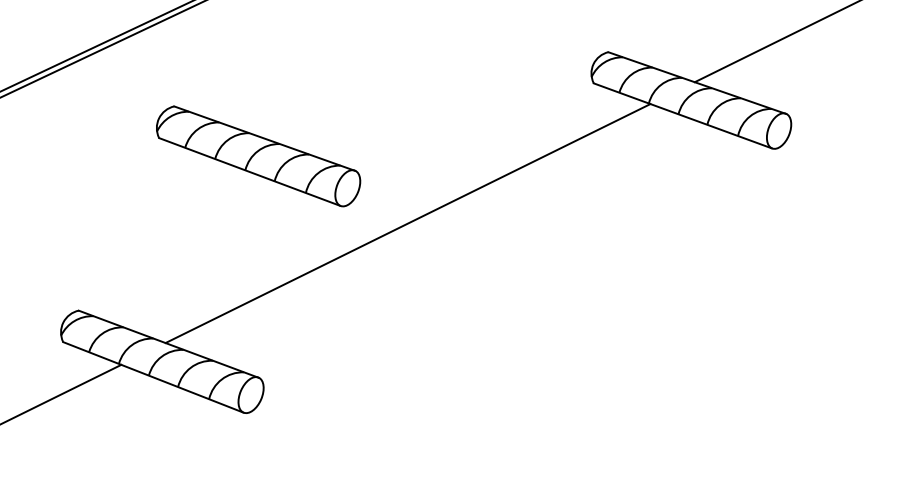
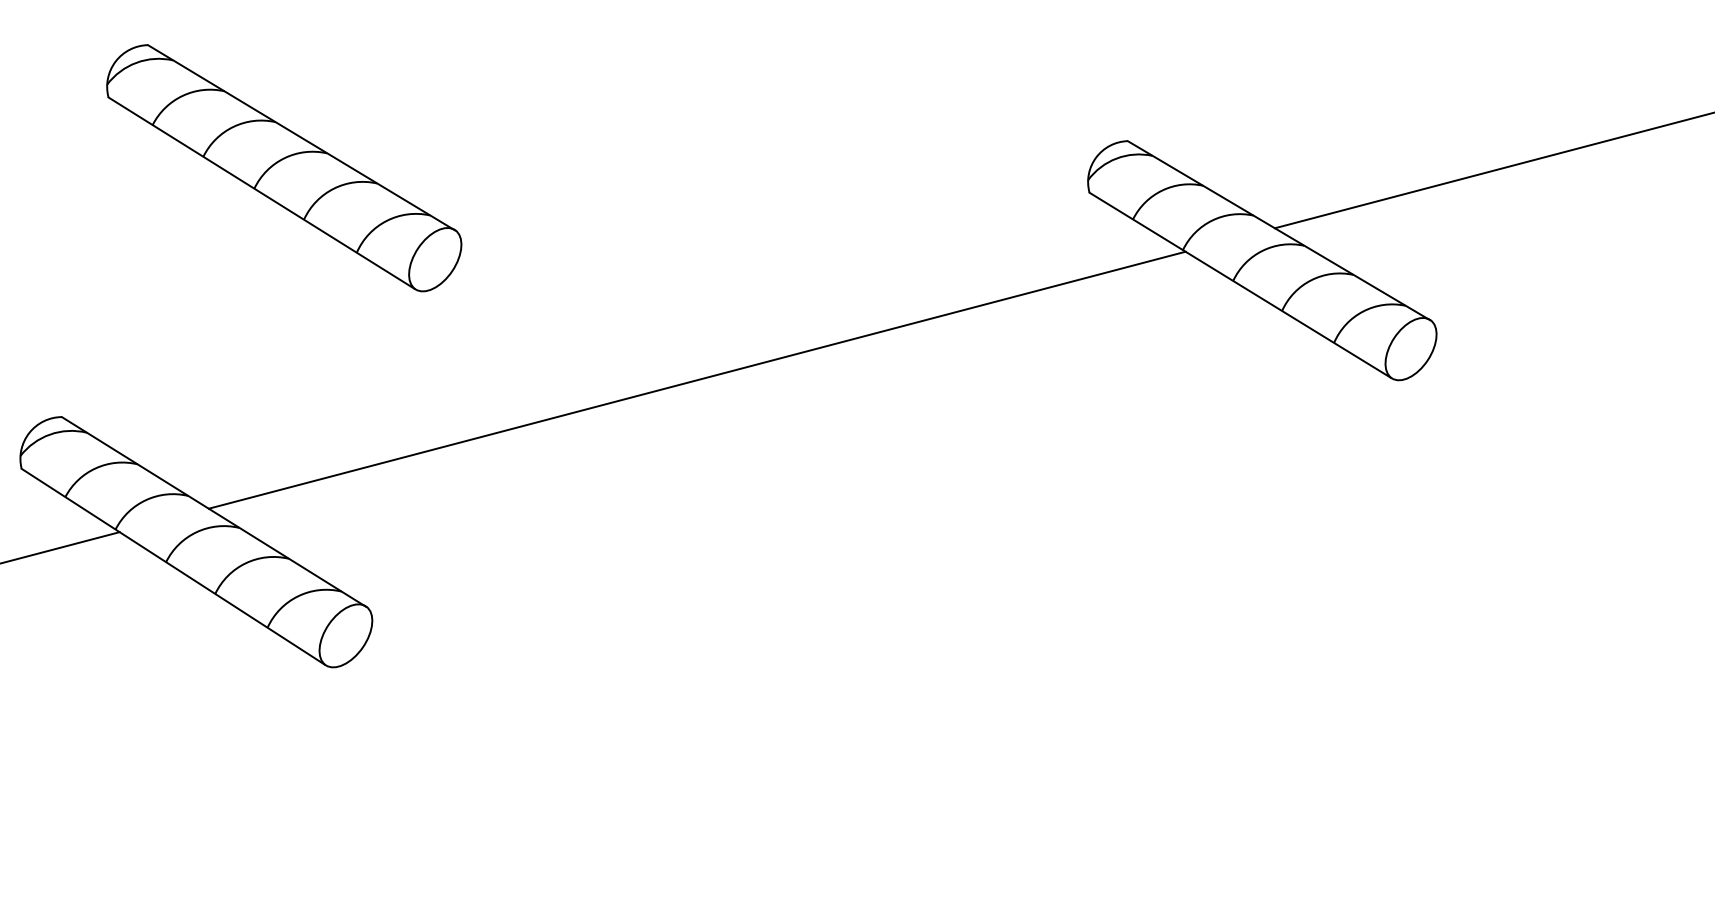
part: (258, 156) -> (283, 168), moved

